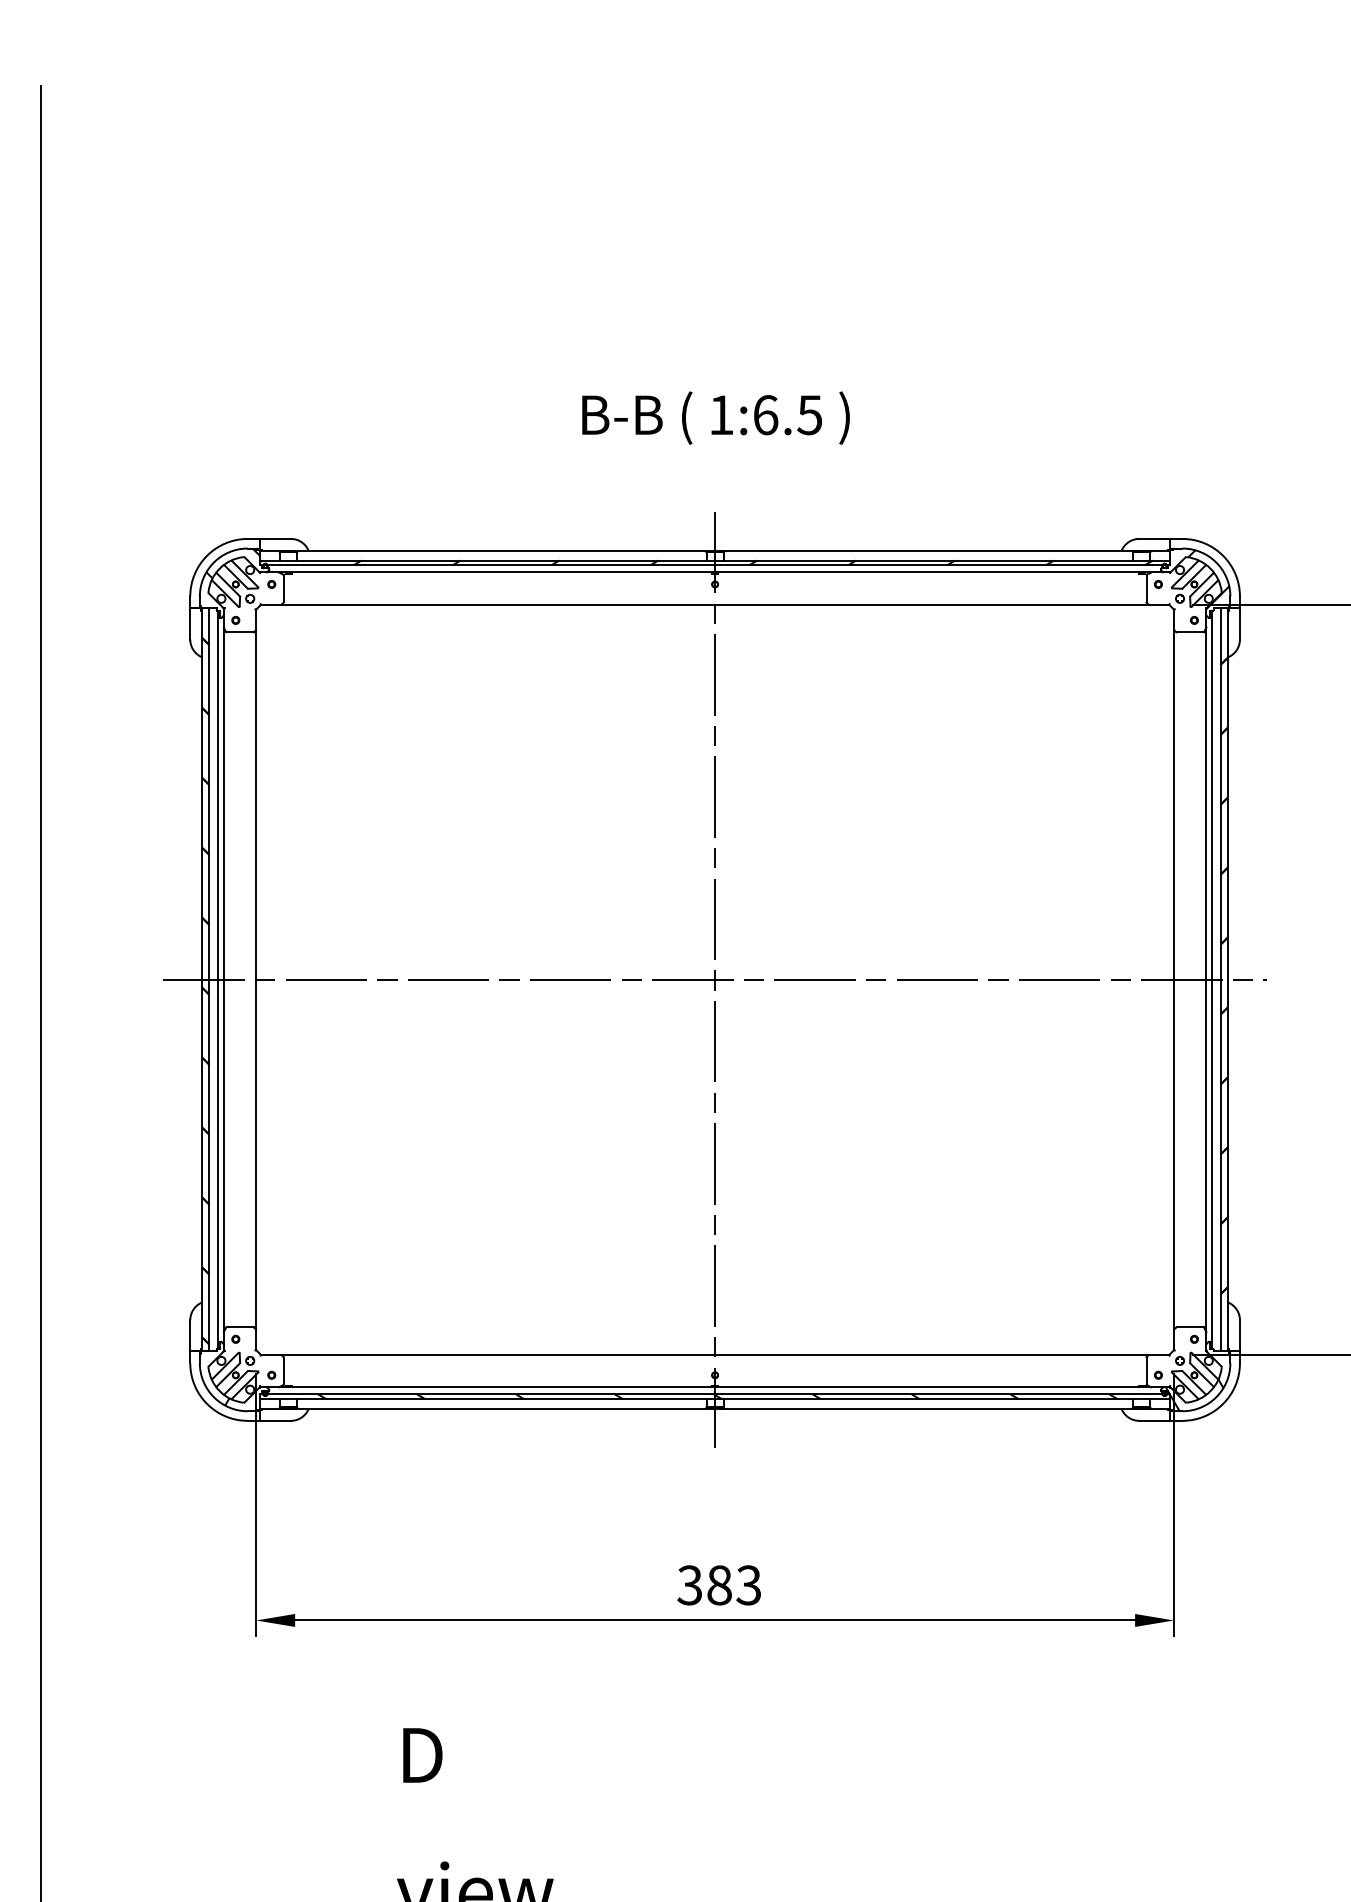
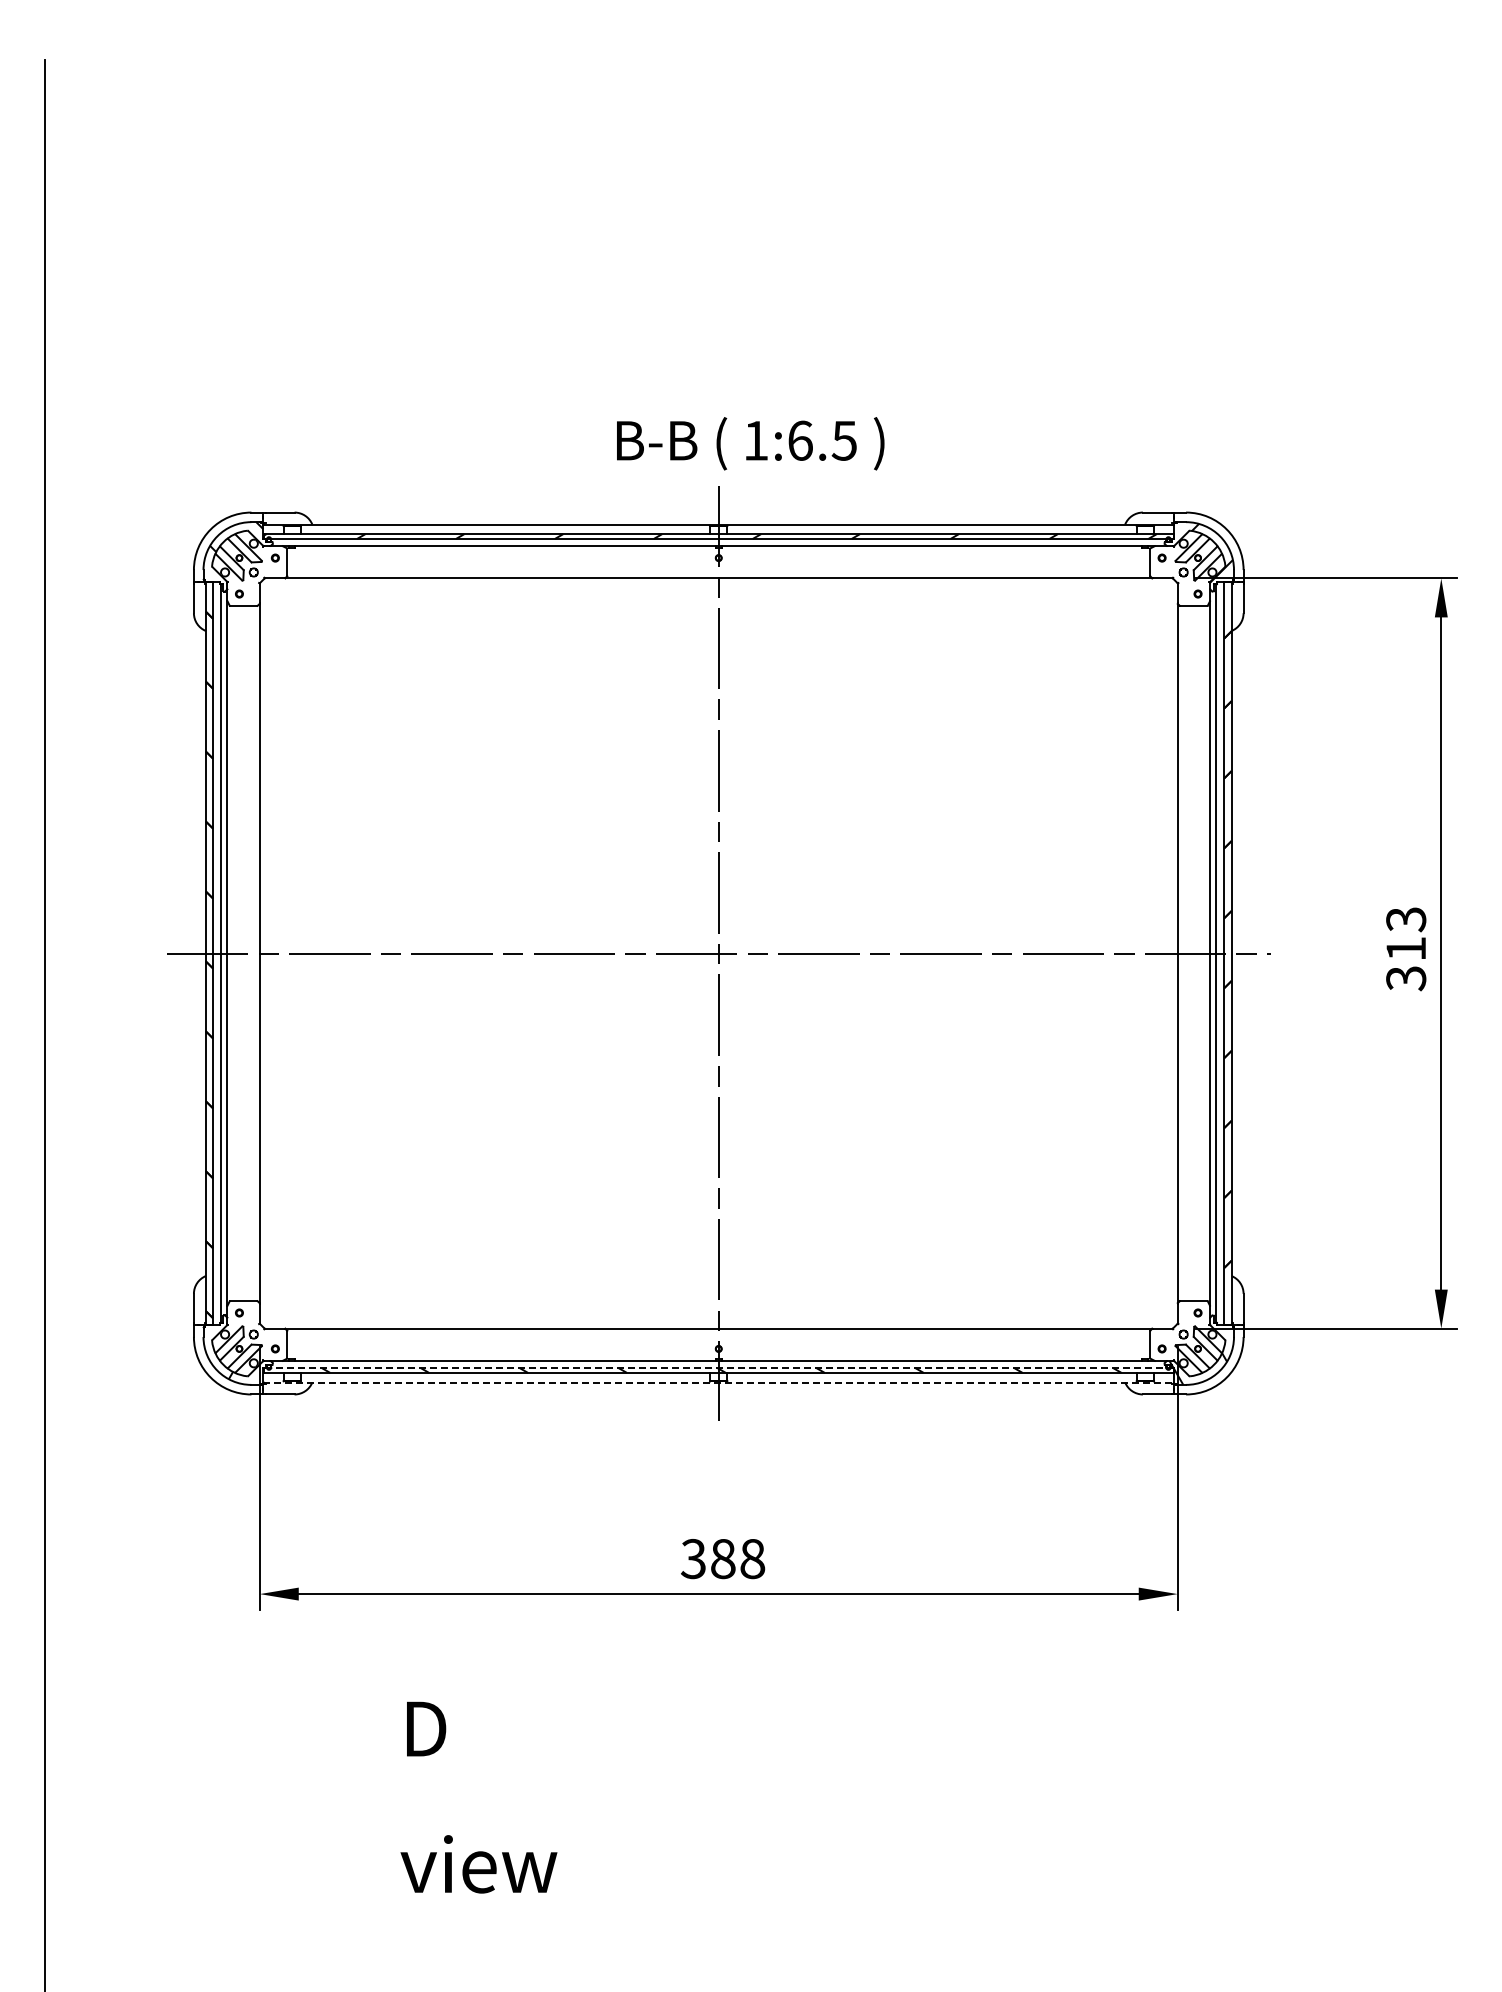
text: (715, 417) -> (750, 443), moved
line: (714, 1394) -> (718, 1368), solid -> dashed
line: (715, 1408) -> (719, 1382), solid -> dashed
text: (748, 1585) -> (752, 1559), 383 -> 388

